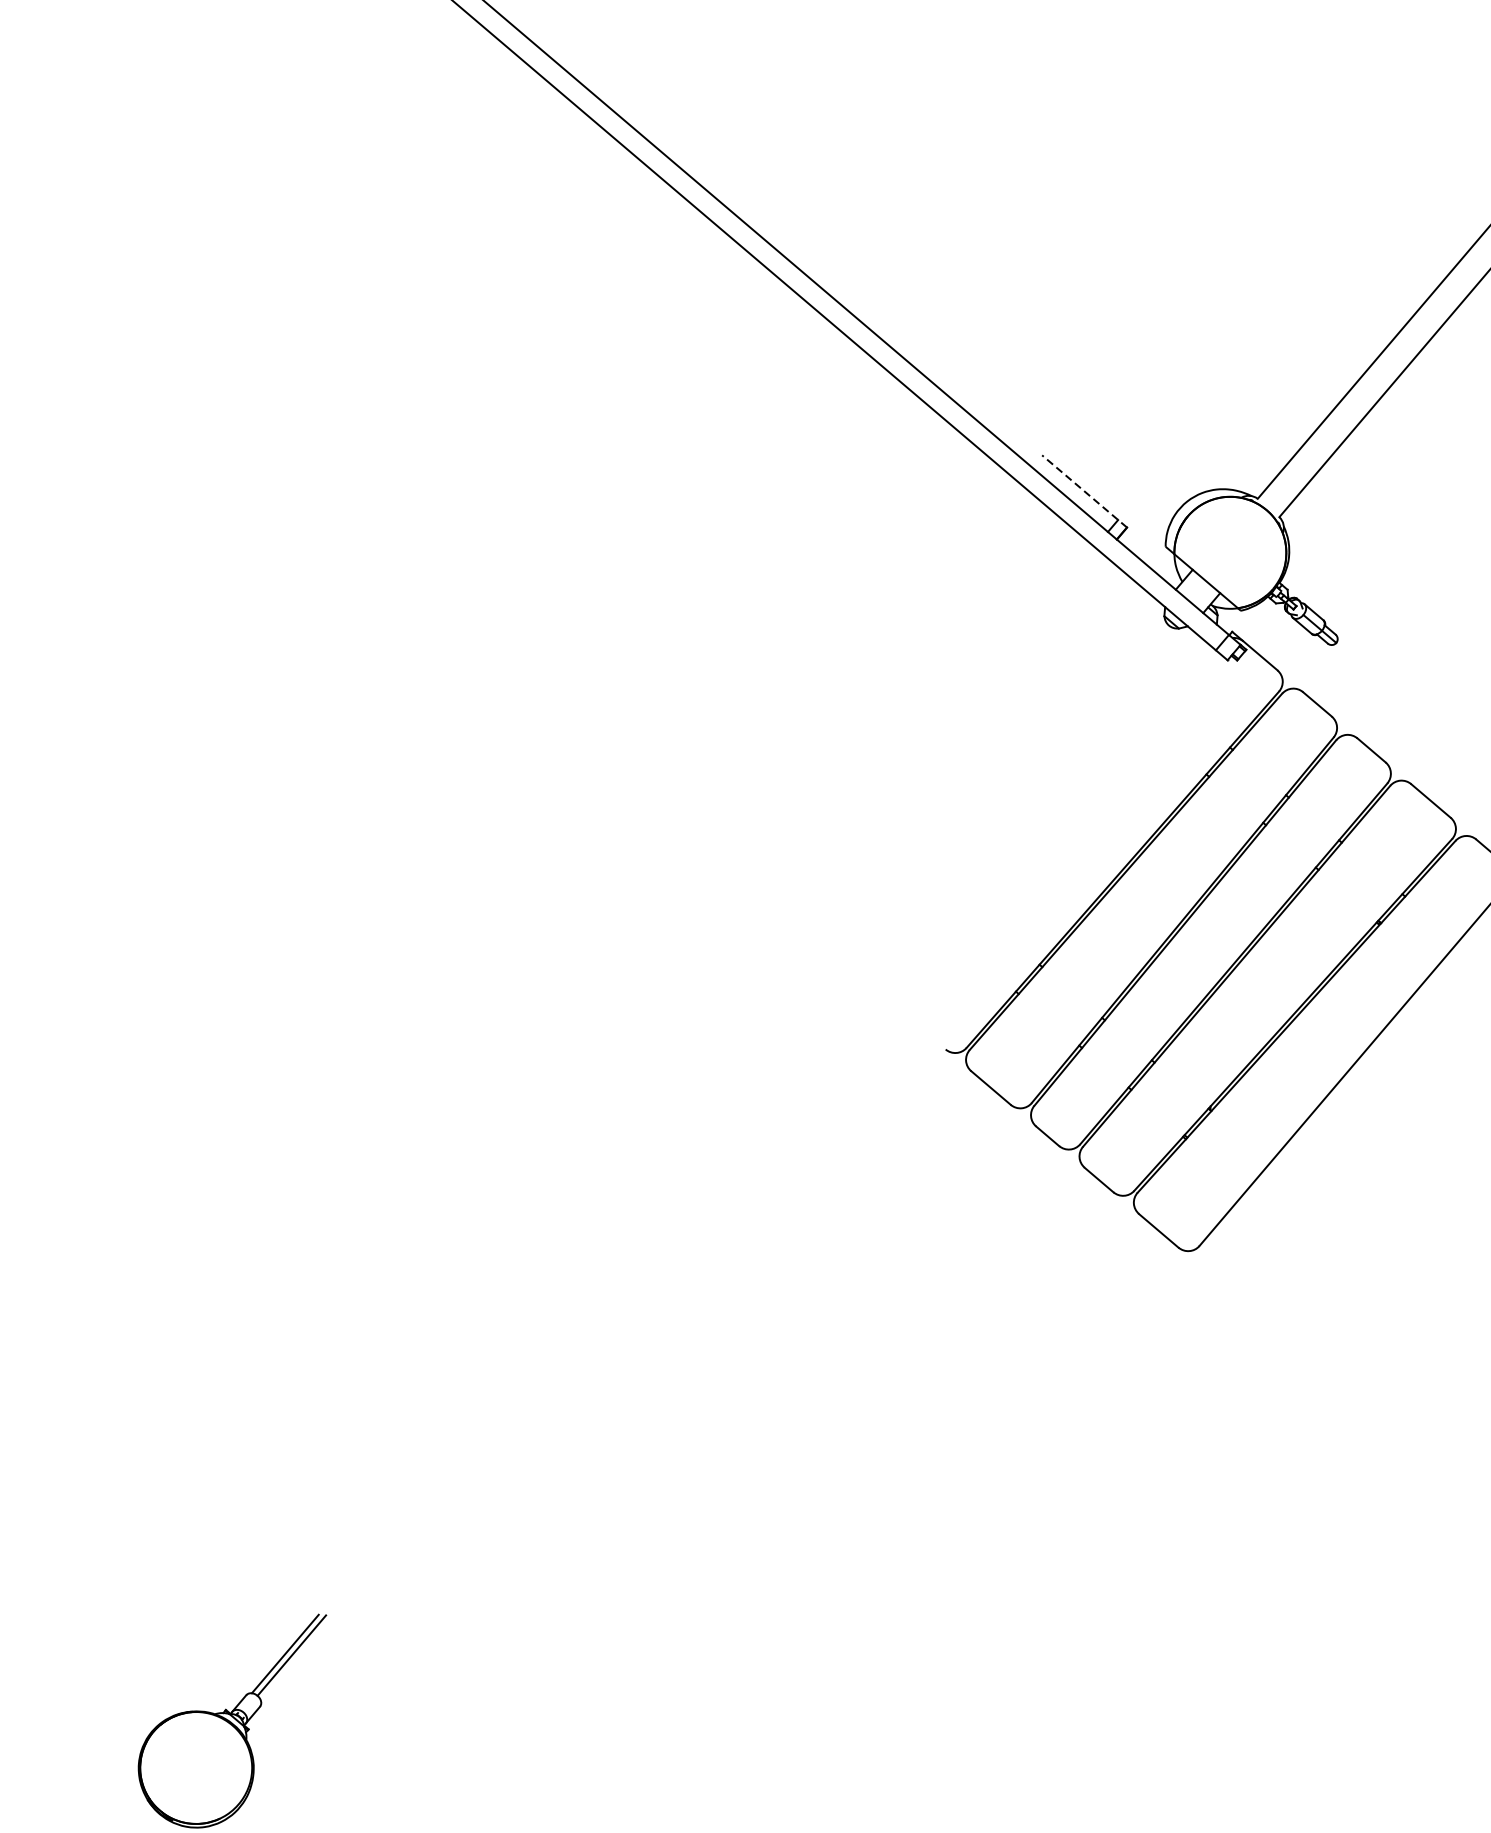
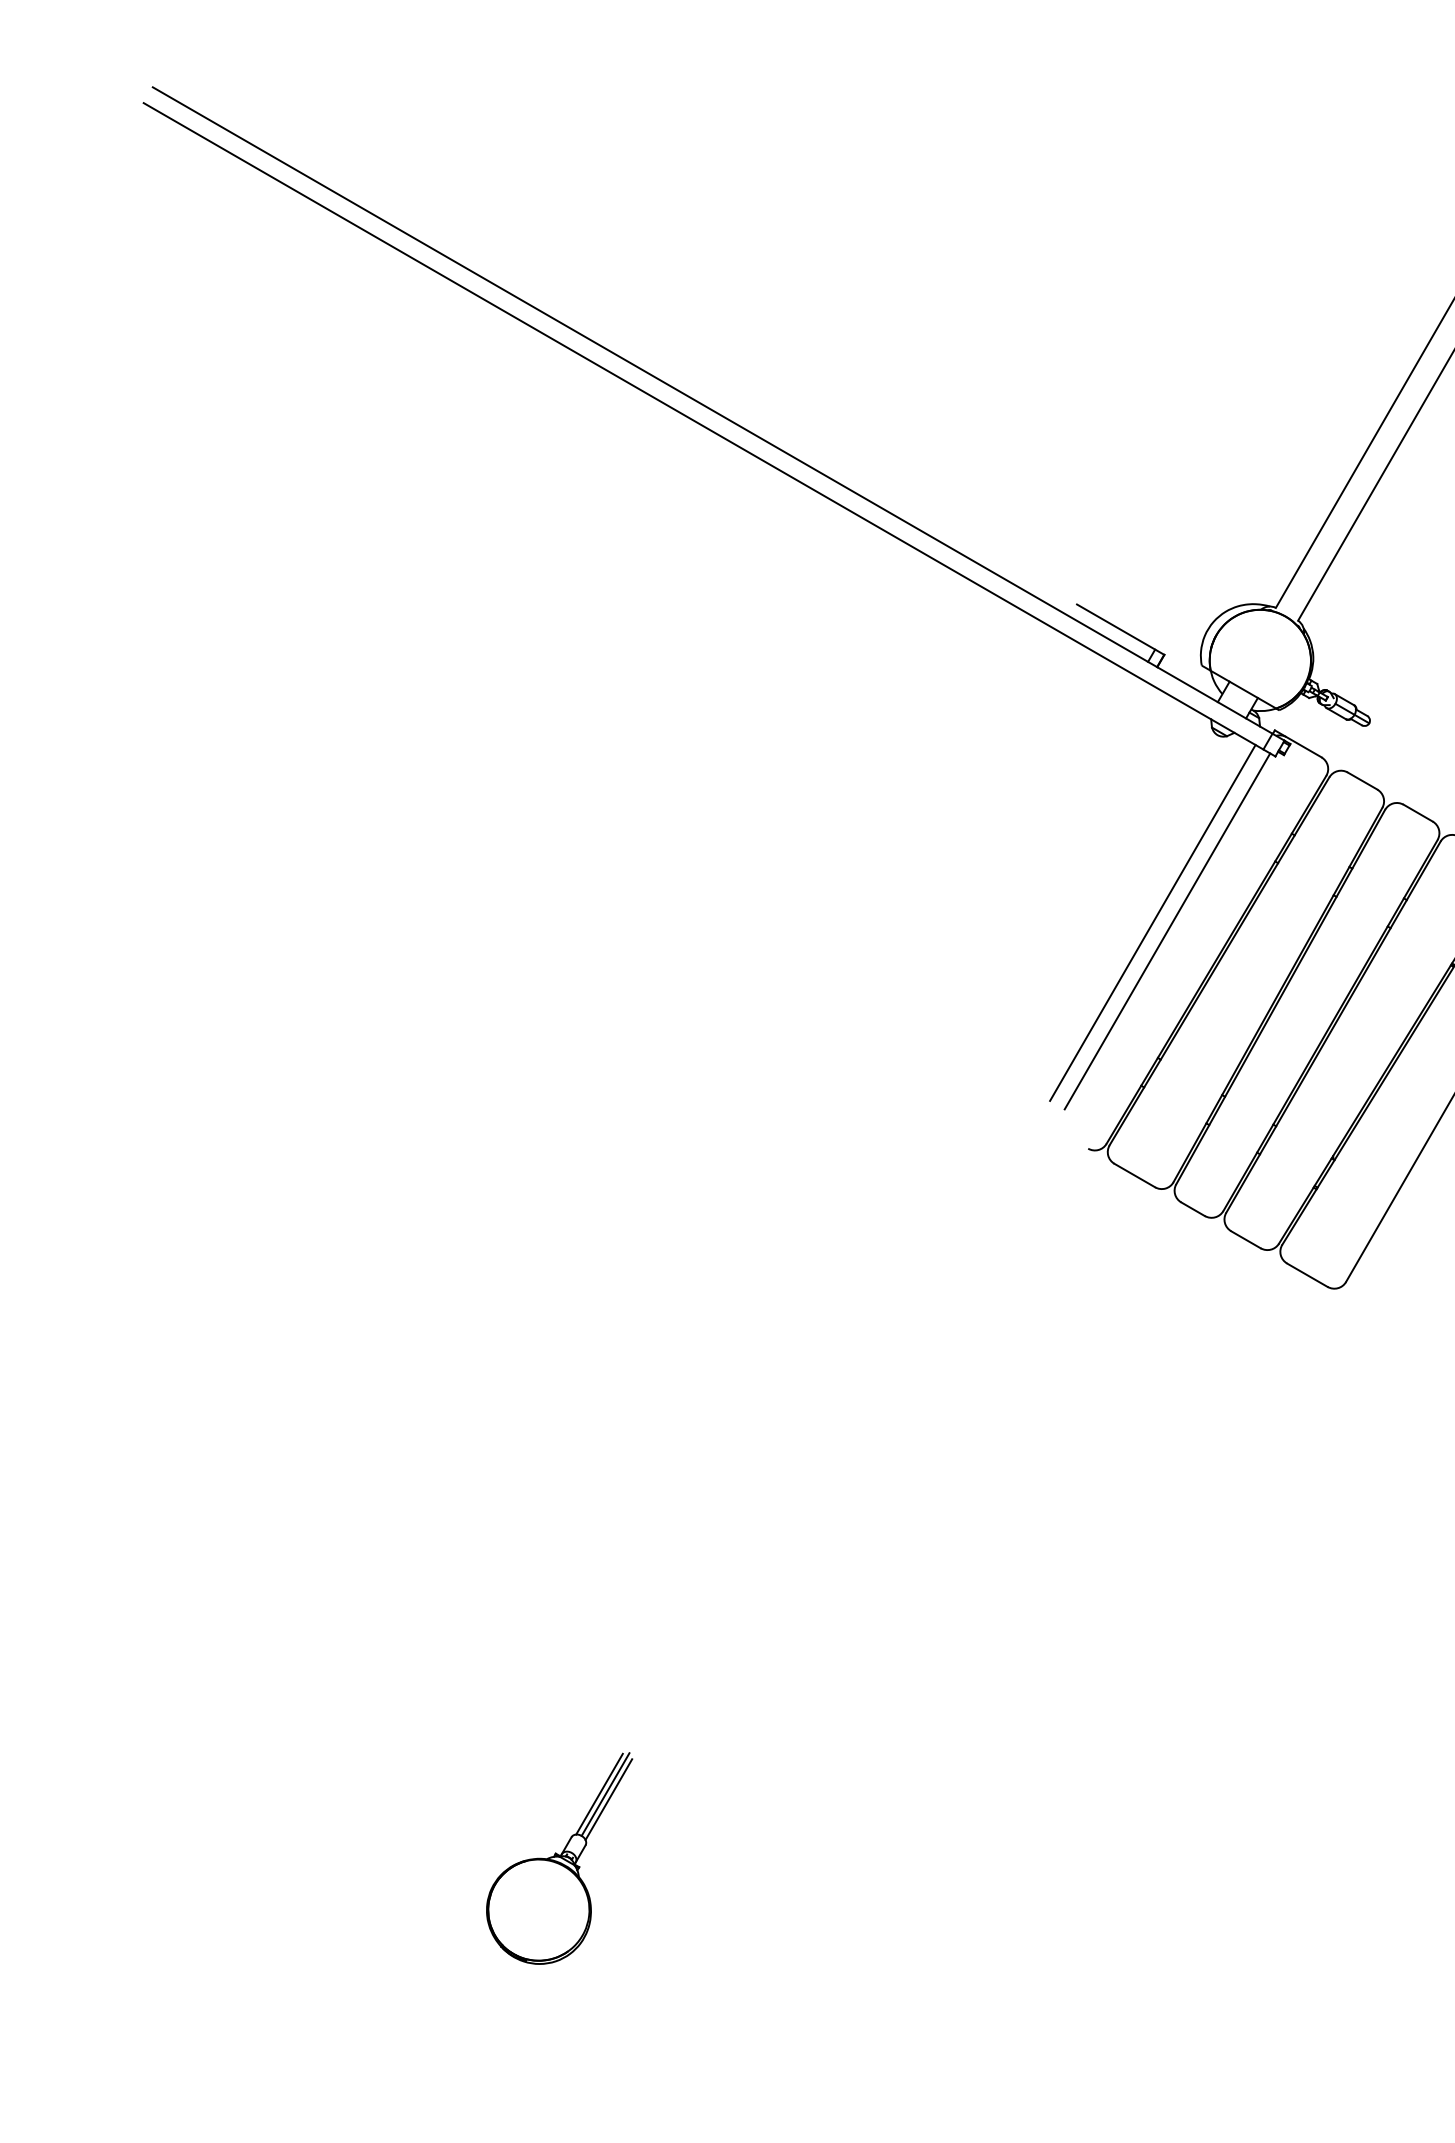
line: (1084, 491) -> (1120, 629), dashed -> solid
line: (1060, 816) -> (1152, 922), added
line: (1075, 829) -> (1167, 931), added
line: (294, 1661) -> (608, 1799), added

